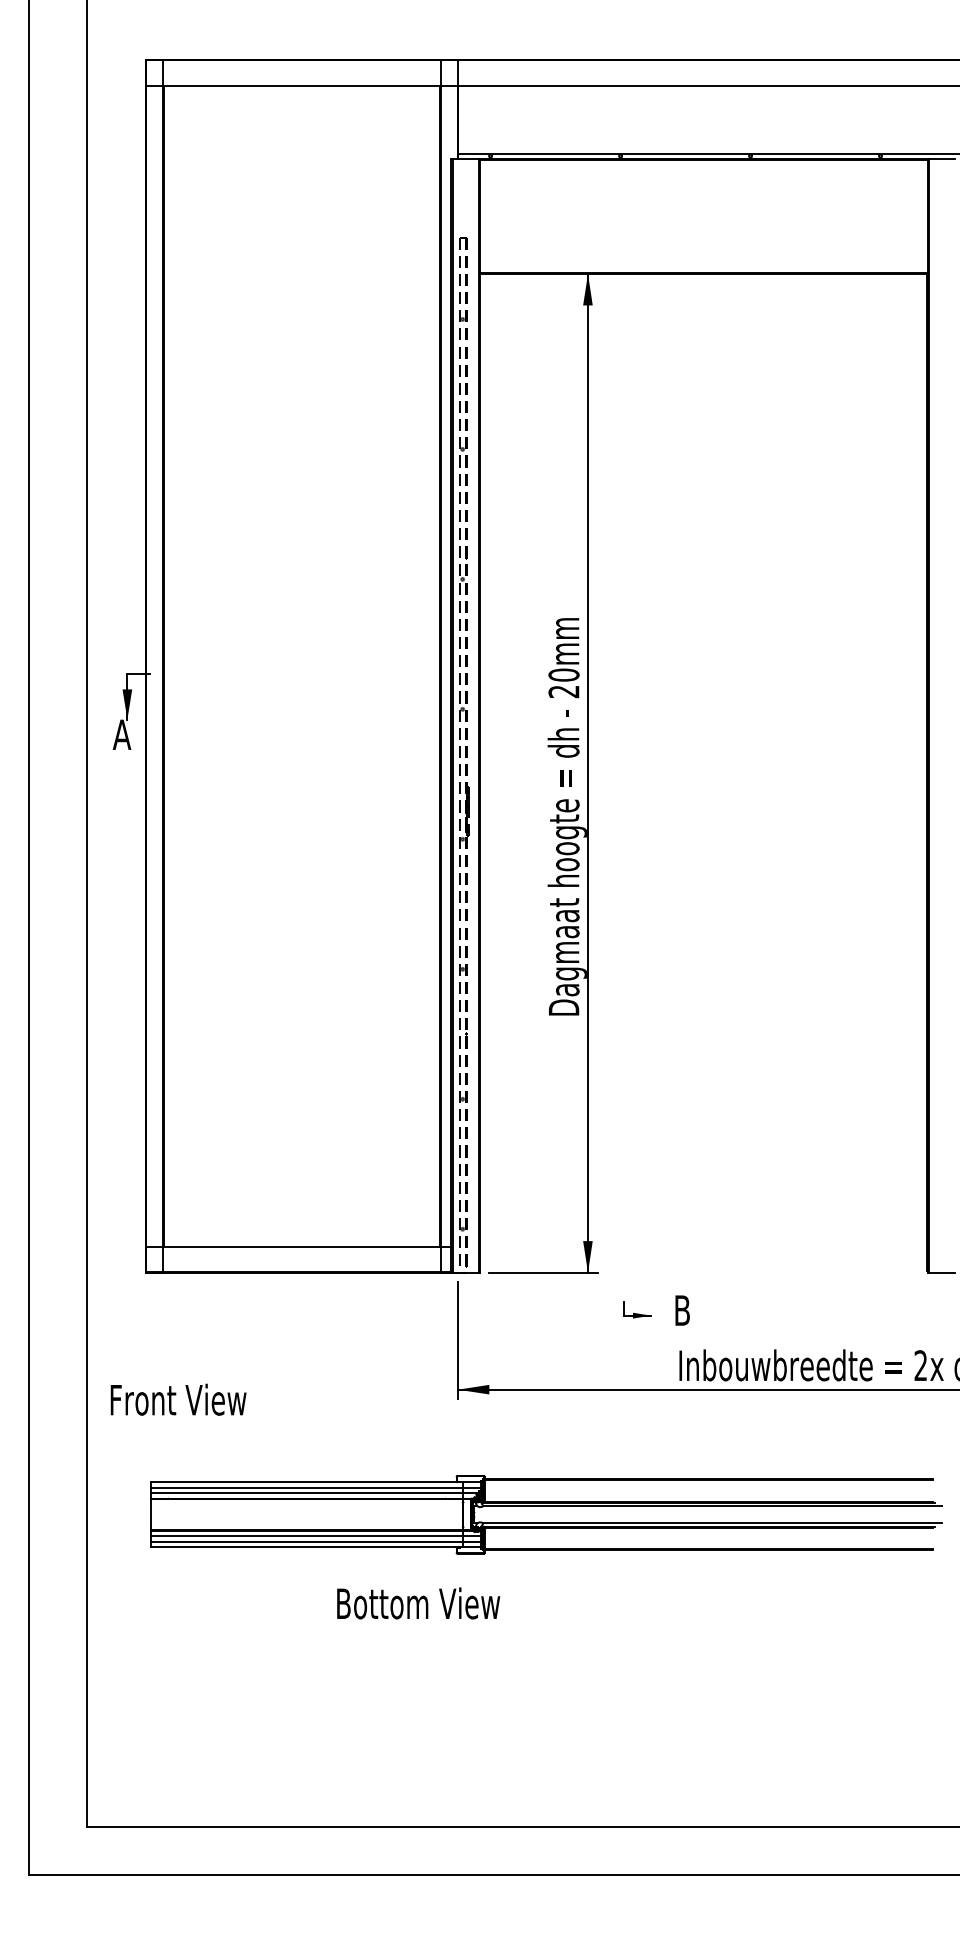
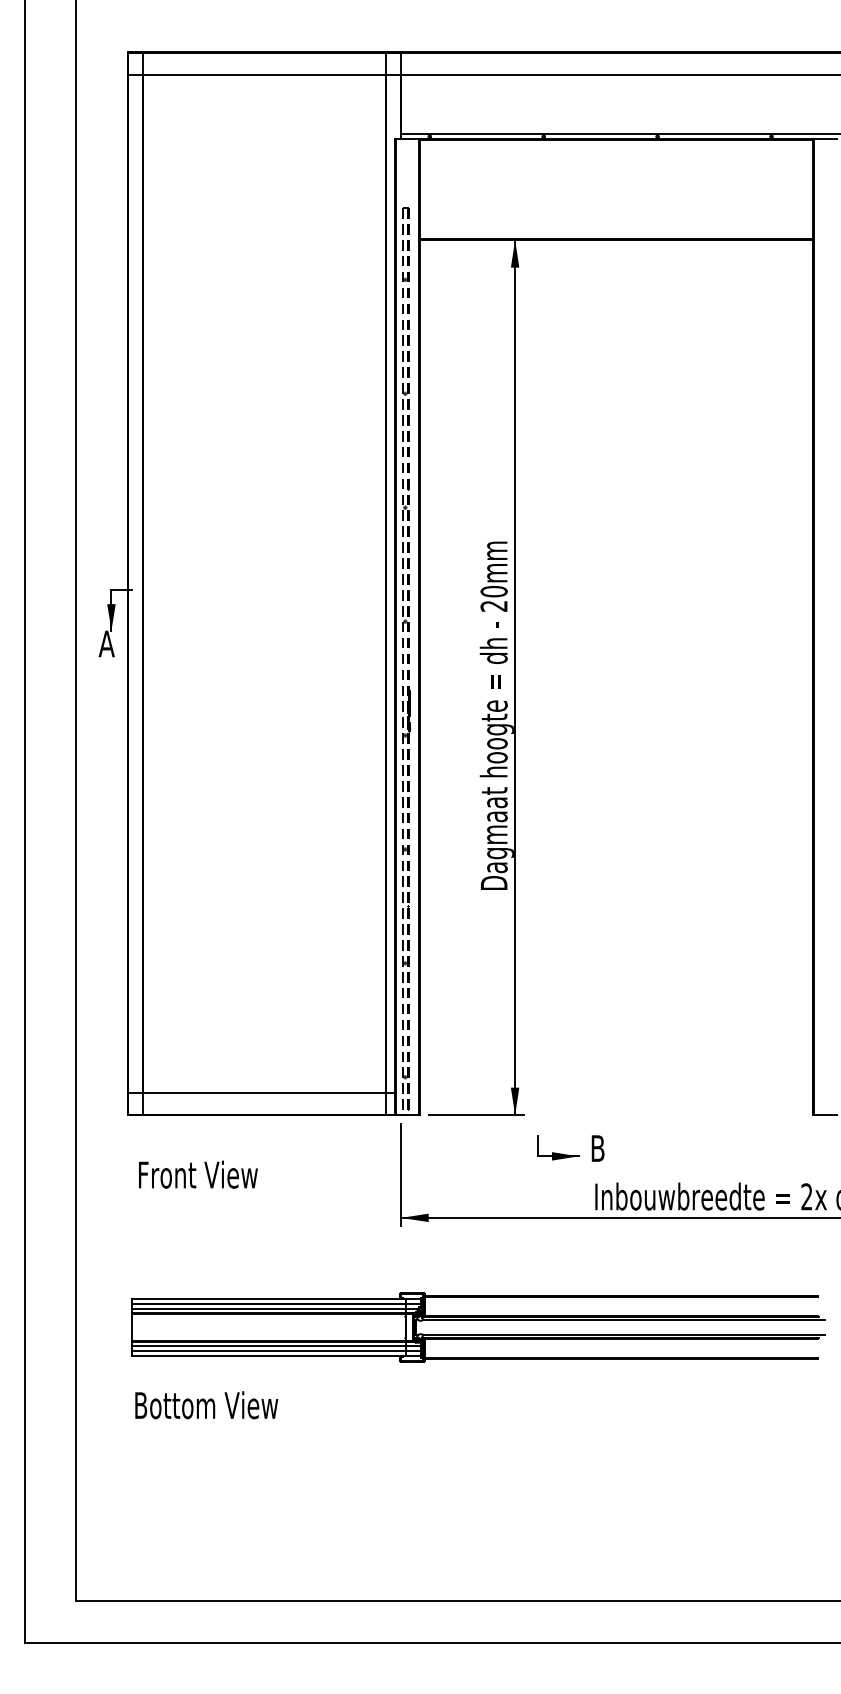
part: (637, 1309) -> (558, 1147), size x1.67
text: (178, 1399) -> (198, 1174), moved
text: (418, 1603) -> (206, 1405), moved

